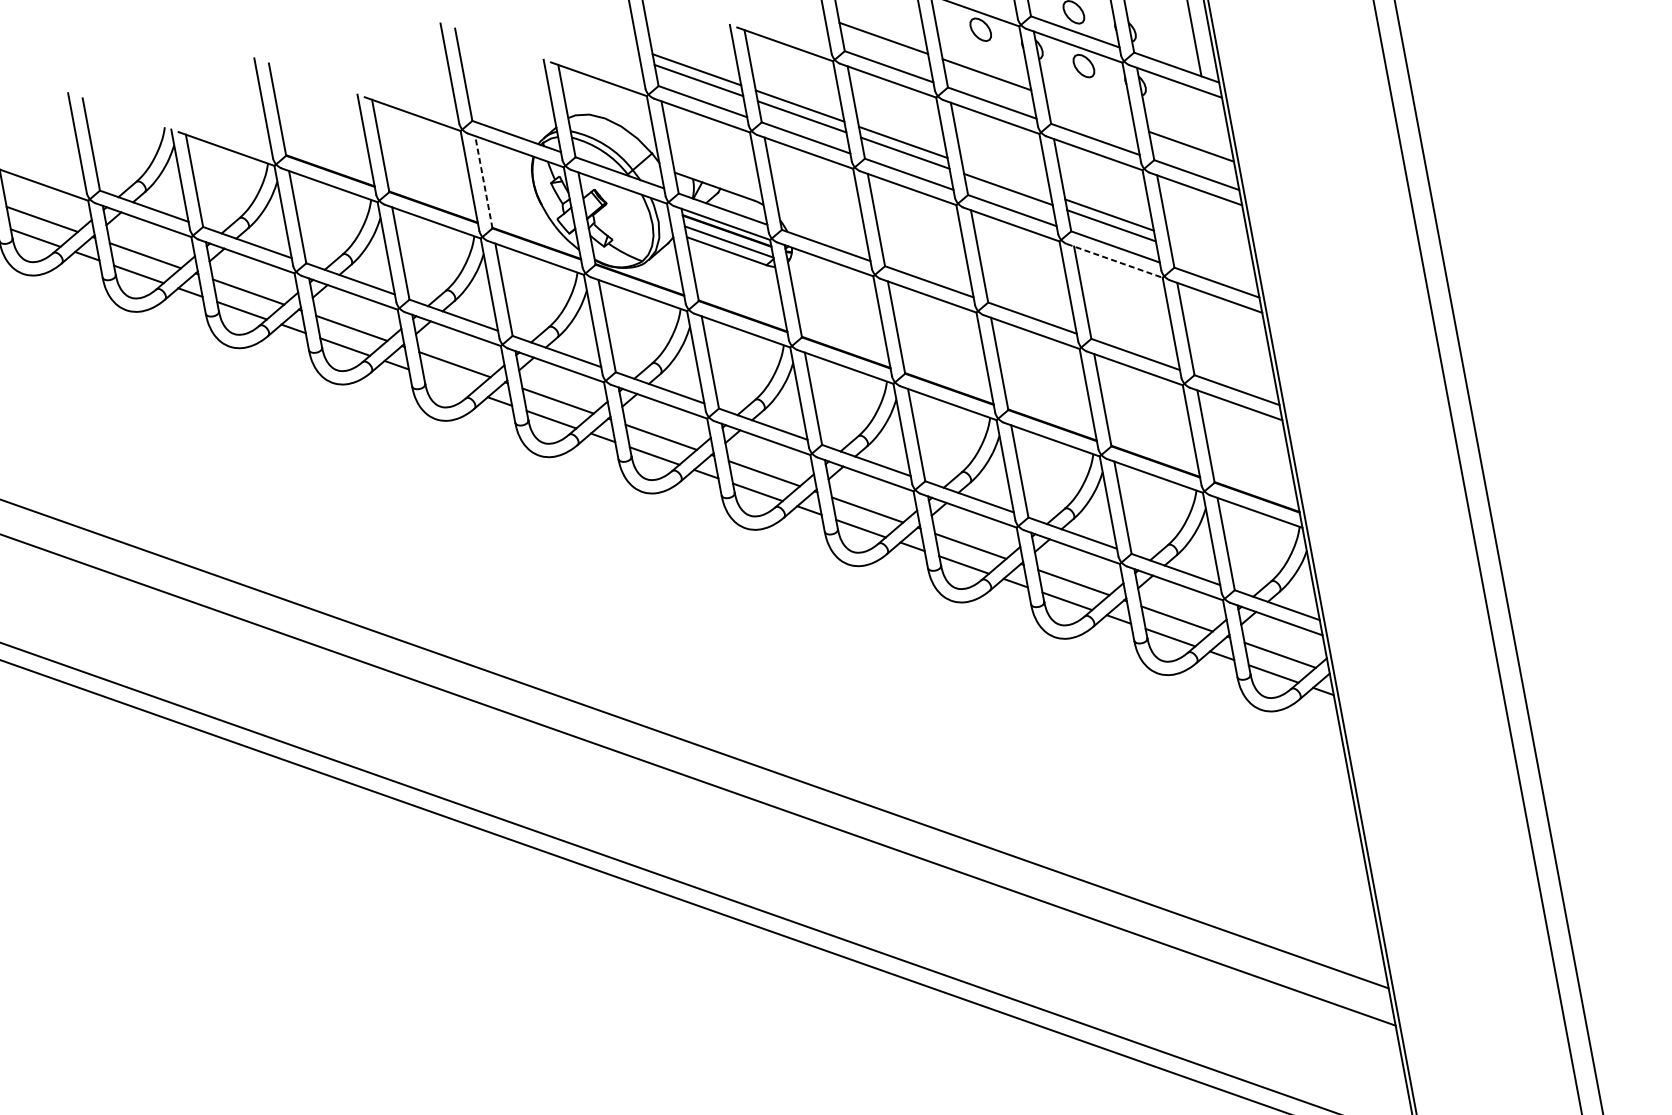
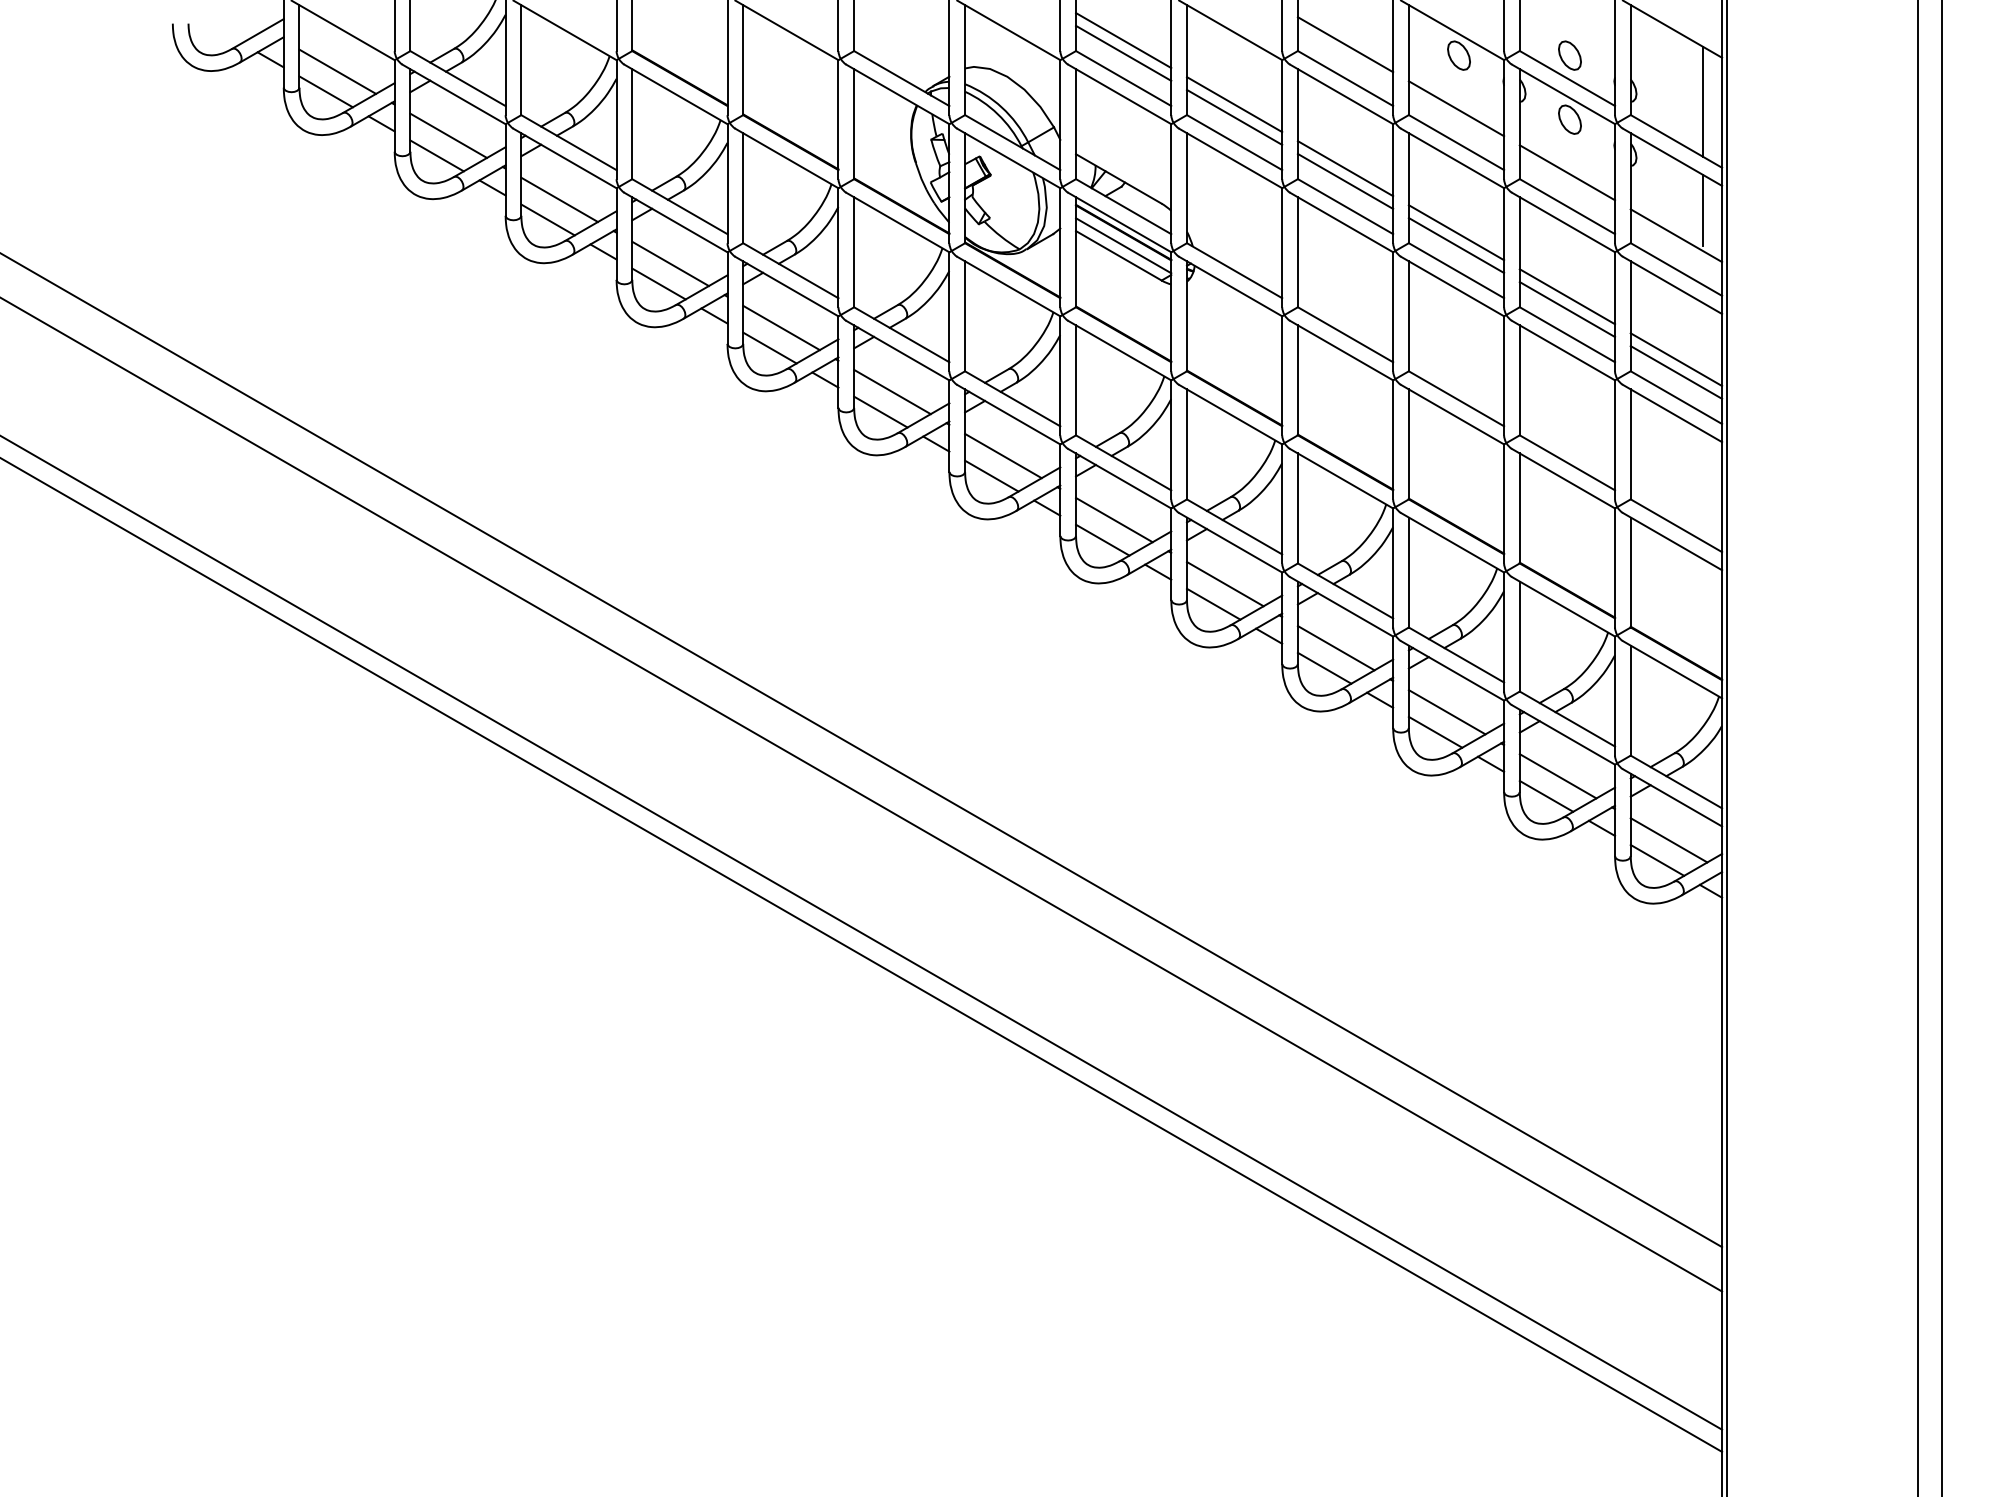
line: (1090, 110) -> (1567, 172), added
line: (1210, 120) -> (1703, 209), added
line: (1006, 178) -> (1456, 232), added
line: (484, 182) -> (854, 124), dashed -> solid
line: (1210, 250) -> (1676, 359), added
line: (1114, 260) -> (1563, 350), dashed -> solid
line: (1213, 261) -> (1676, 372), added
line: (447, 382) -> (769, 347), added

